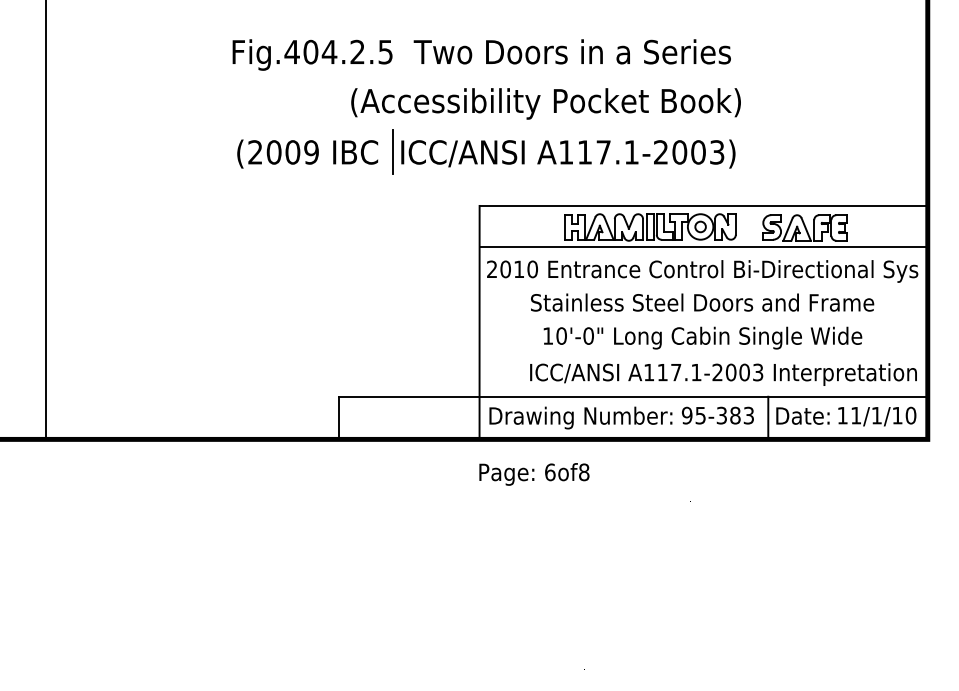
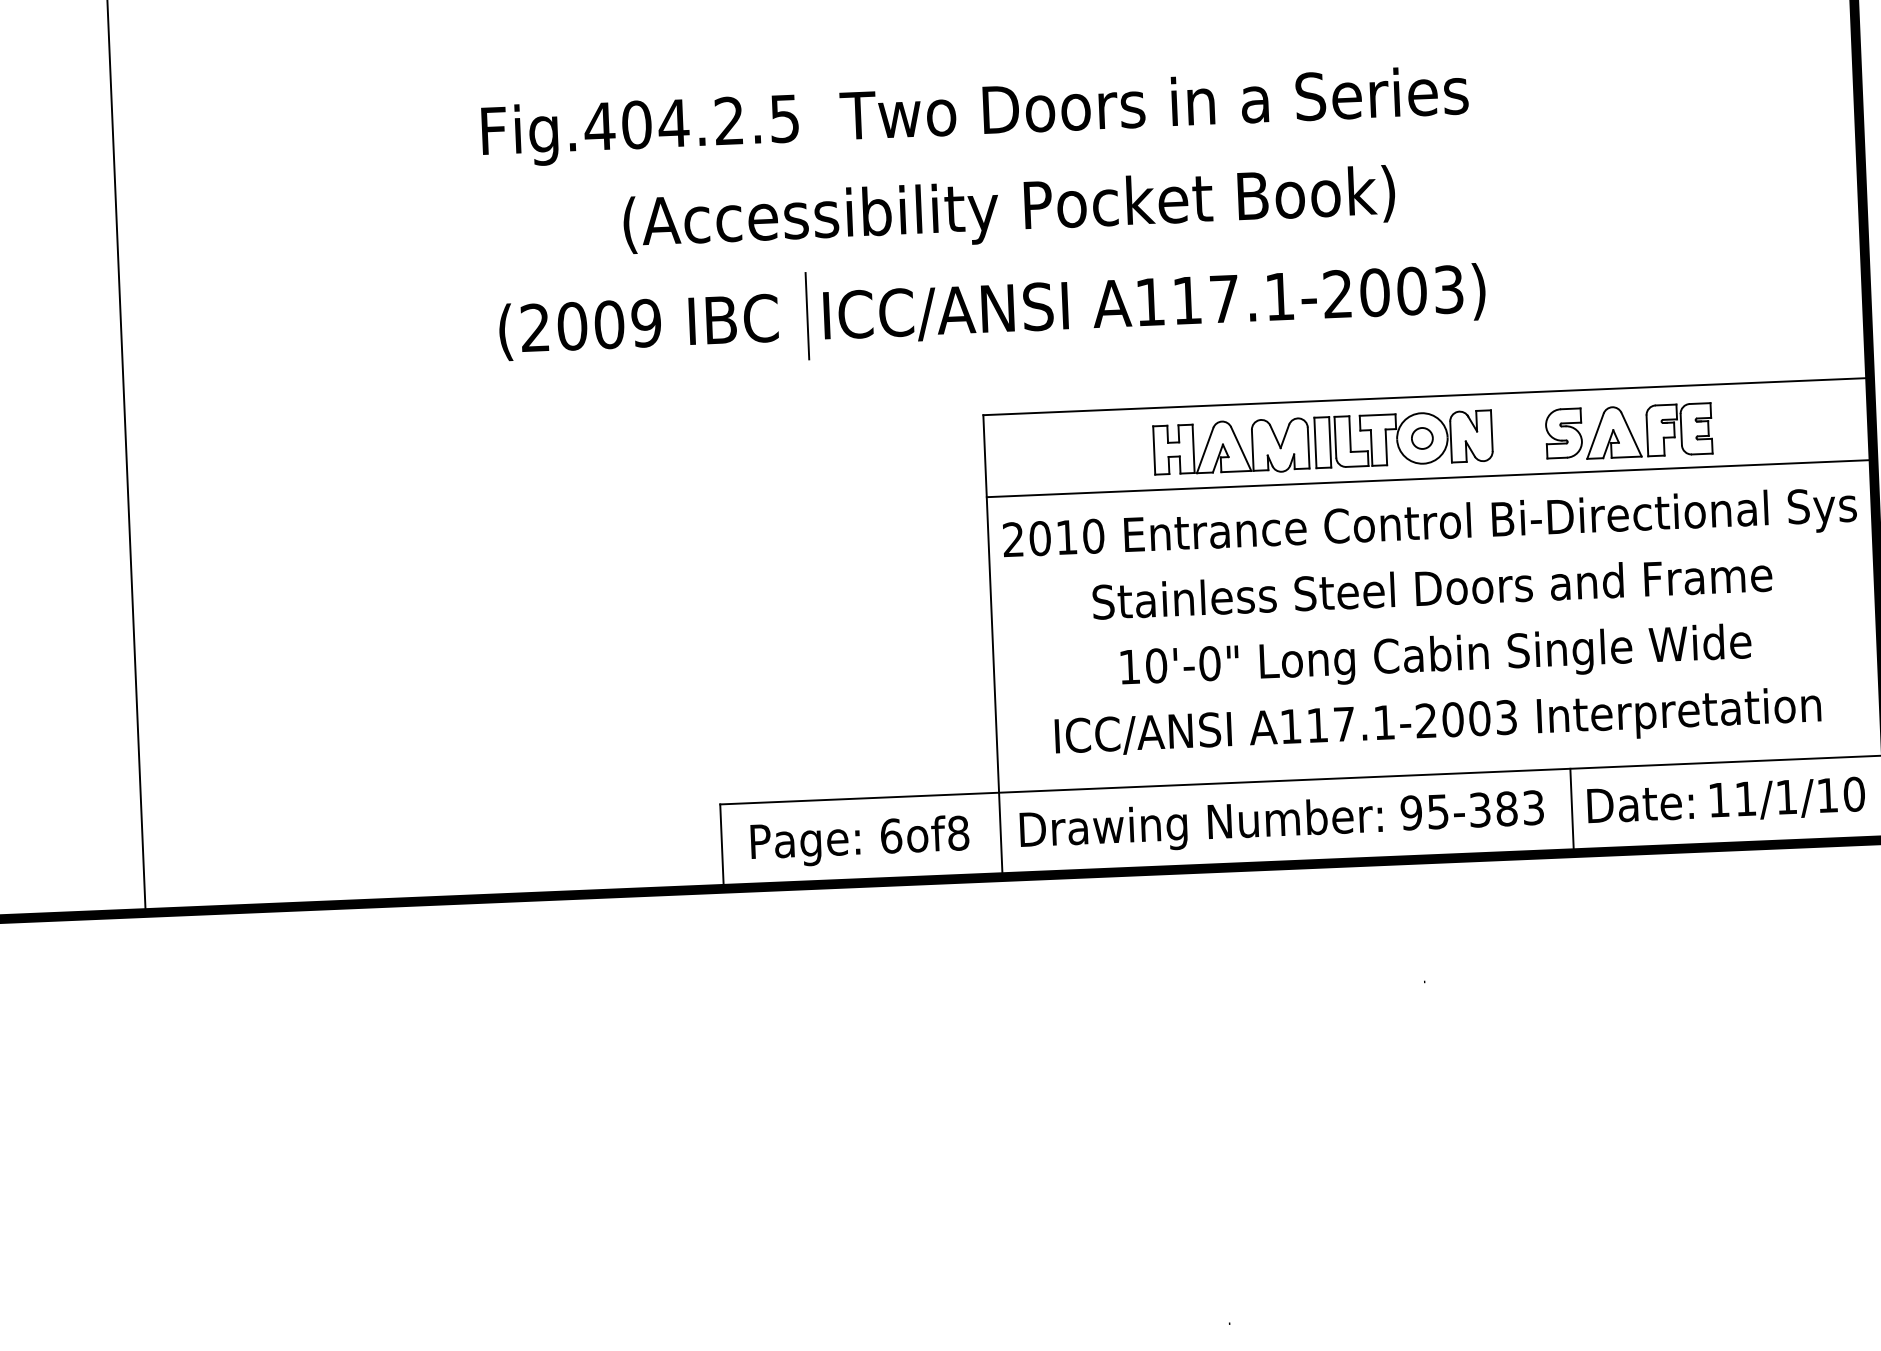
text: (545, 103) -> (1008, 211), moved
text: (723, 374) -> (1438, 724), moved
text: (534, 474) -> (860, 841), moved

